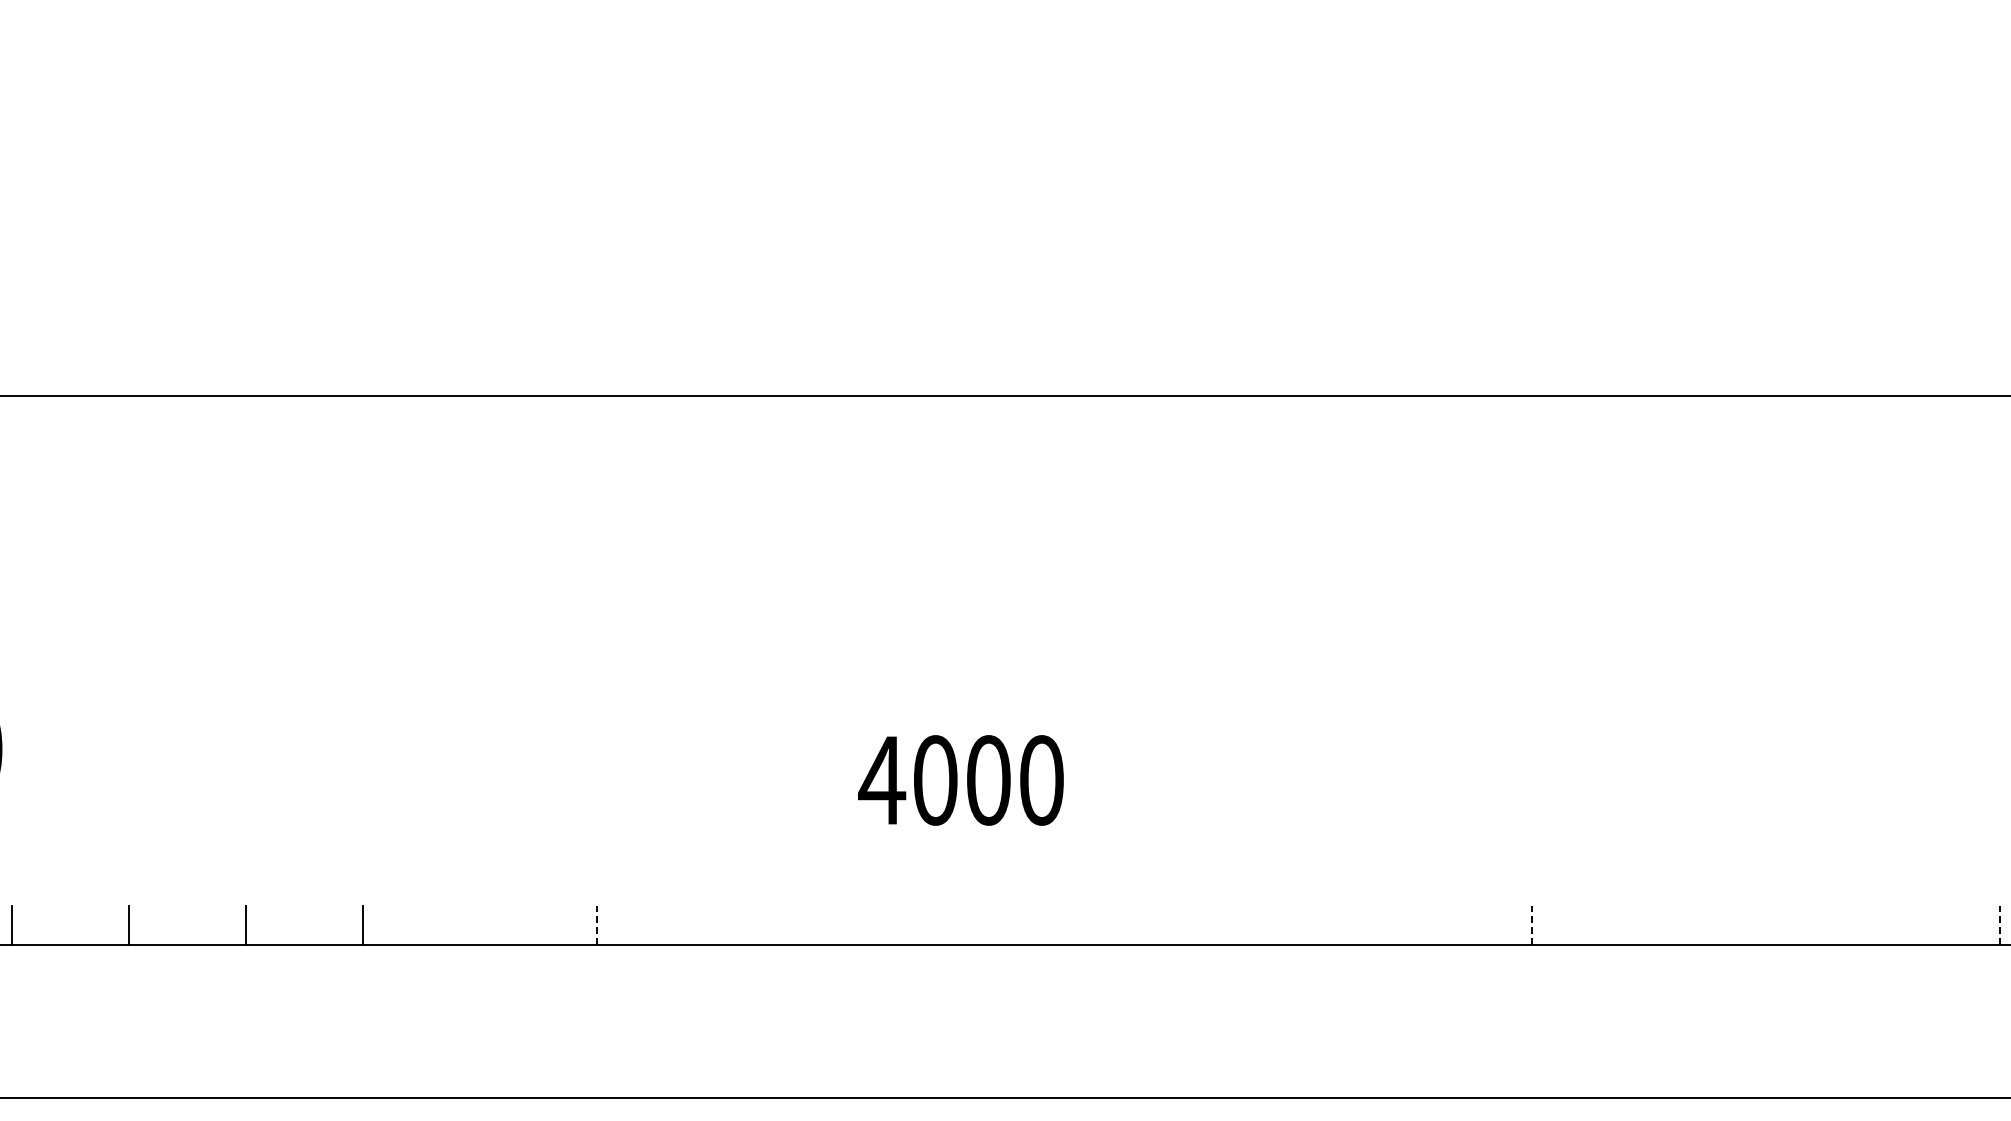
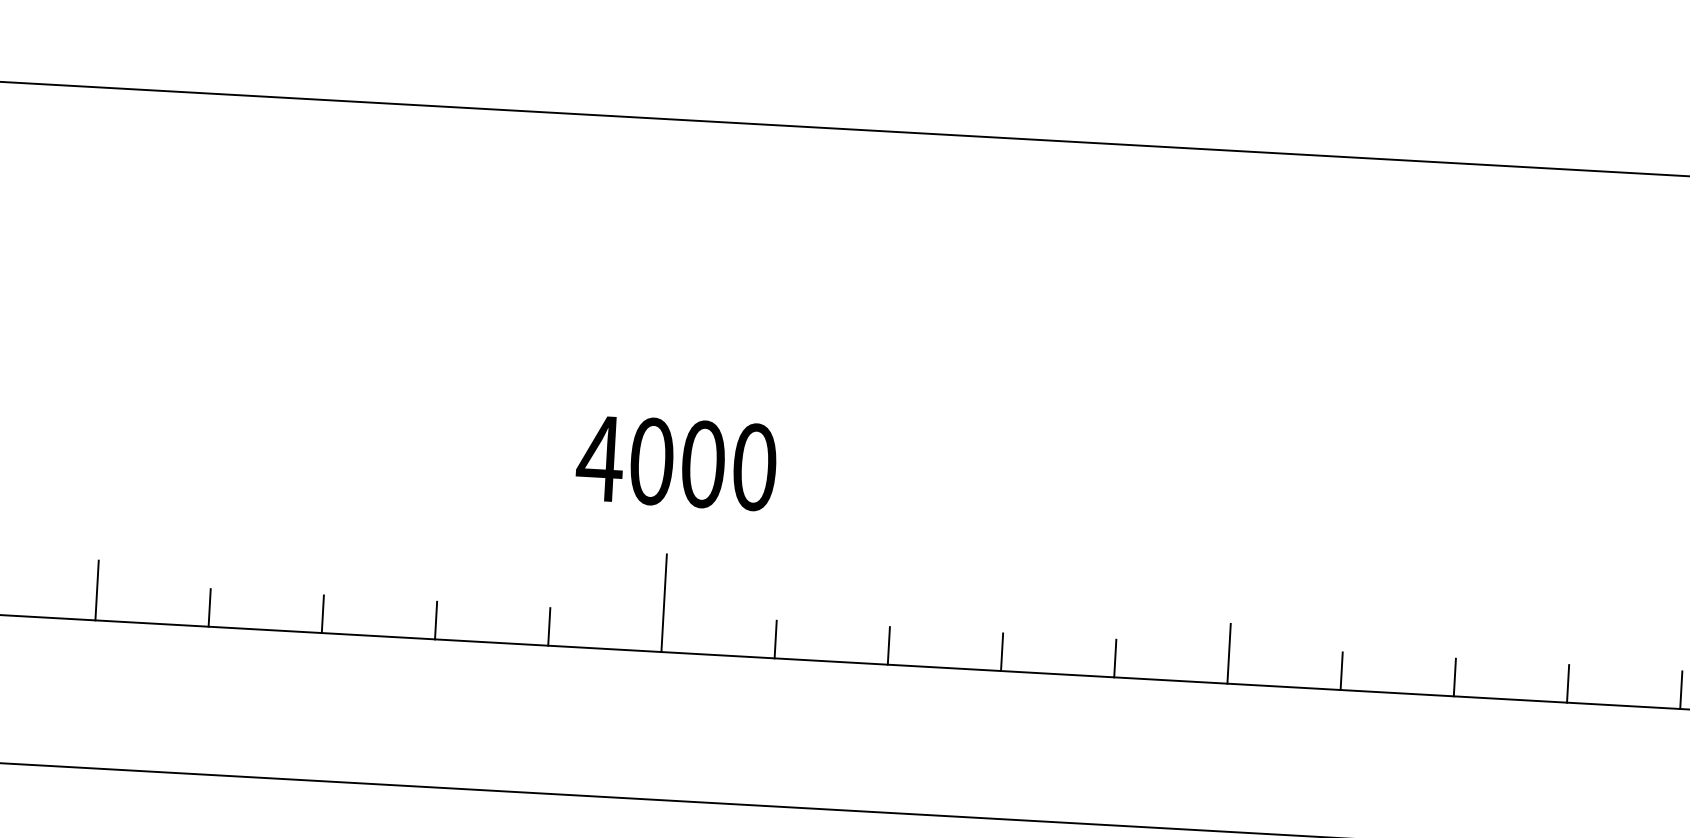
text: (960, 780) -> (675, 462), moved
line: (1064, 894) -> (664, 603), added
line: (479, 914) -> (96, 590), added
line: (1649, 914) -> (1229, 654), added
line: (596, 925) -> (209, 607), dashed -> solid
line: (713, 925) -> (322, 614), added
line: (830, 925) -> (436, 620), added
line: (947, 925) -> (549, 626), added
line: (1181, 925) -> (775, 639), added
line: (1298, 925) -> (889, 645), added
line: (1415, 925) -> (1002, 652), added
line: (1532, 925) -> (1115, 658), dashed -> solid
line: (1766, 925) -> (1342, 671), added
line: (1882, 925) -> (1454, 677), added
line: (1999, 925) -> (1567, 683), dashed -> solid

